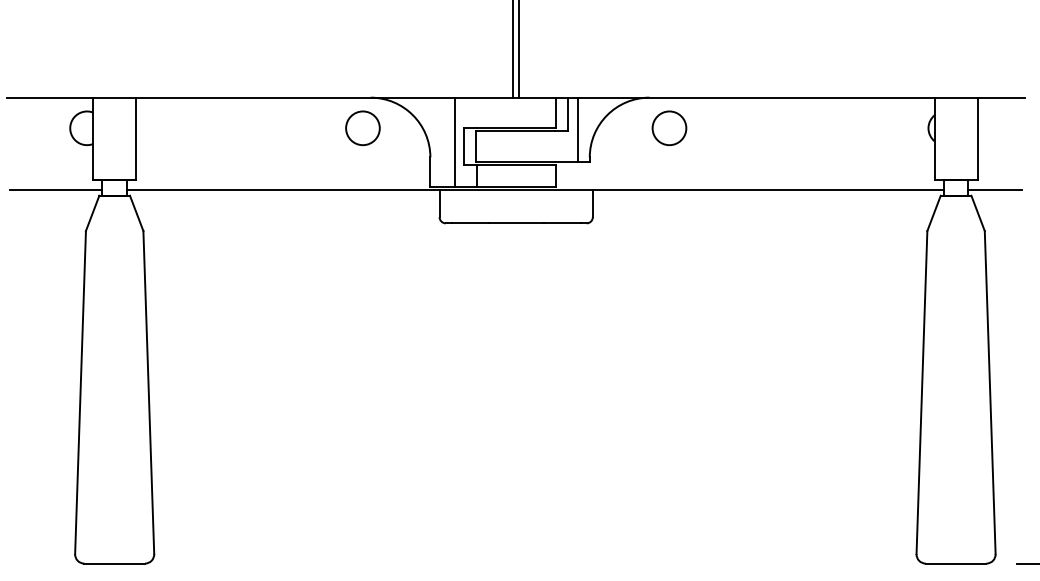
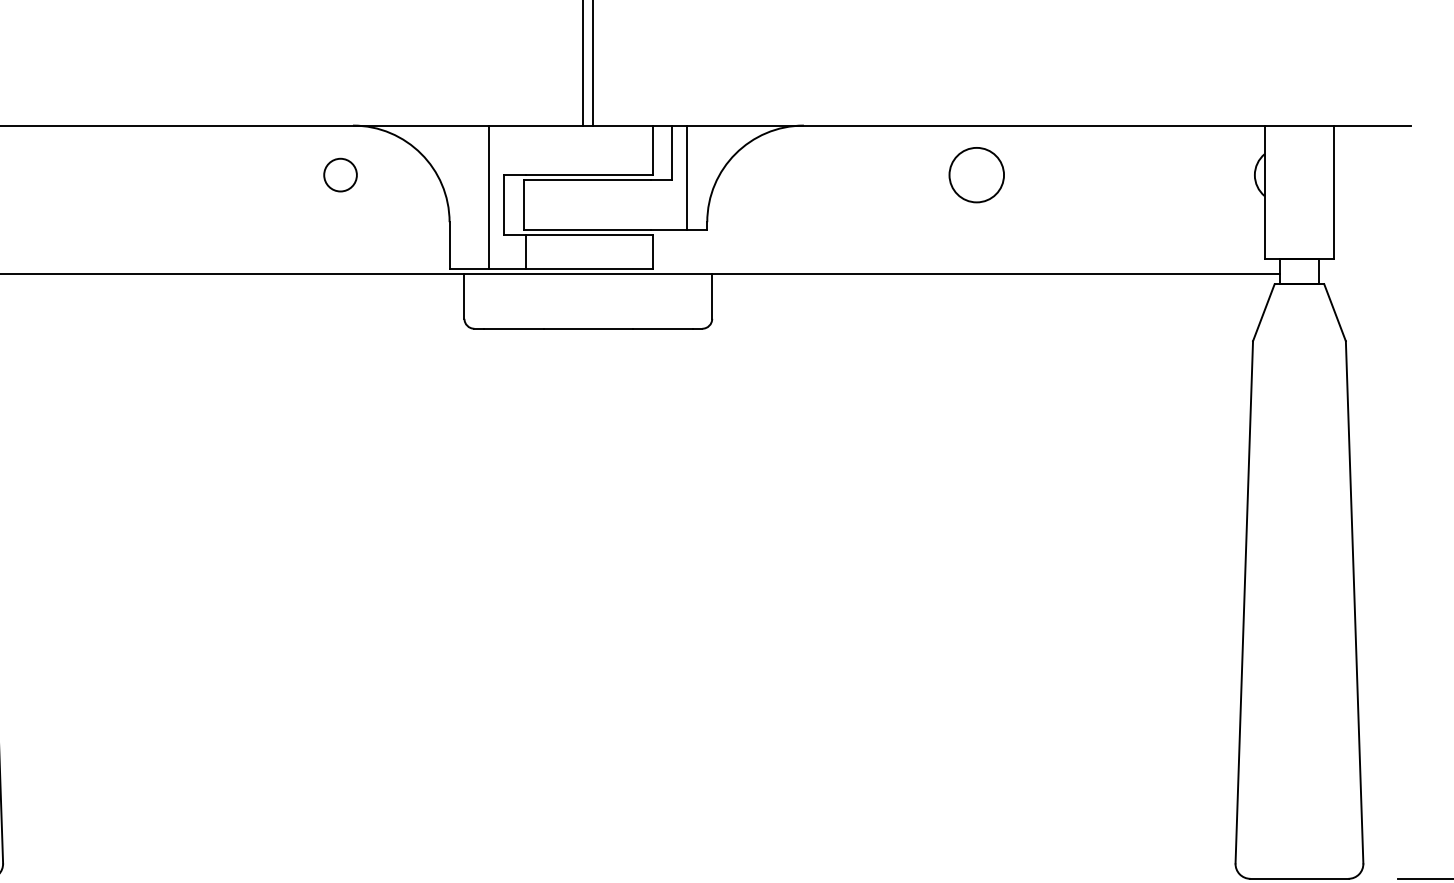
circle: (362, 128) -> (339, 175), size x0.6
circle: (669, 128) -> (976, 175), moved
line: (994, 189) -> (1361, 274), removed

